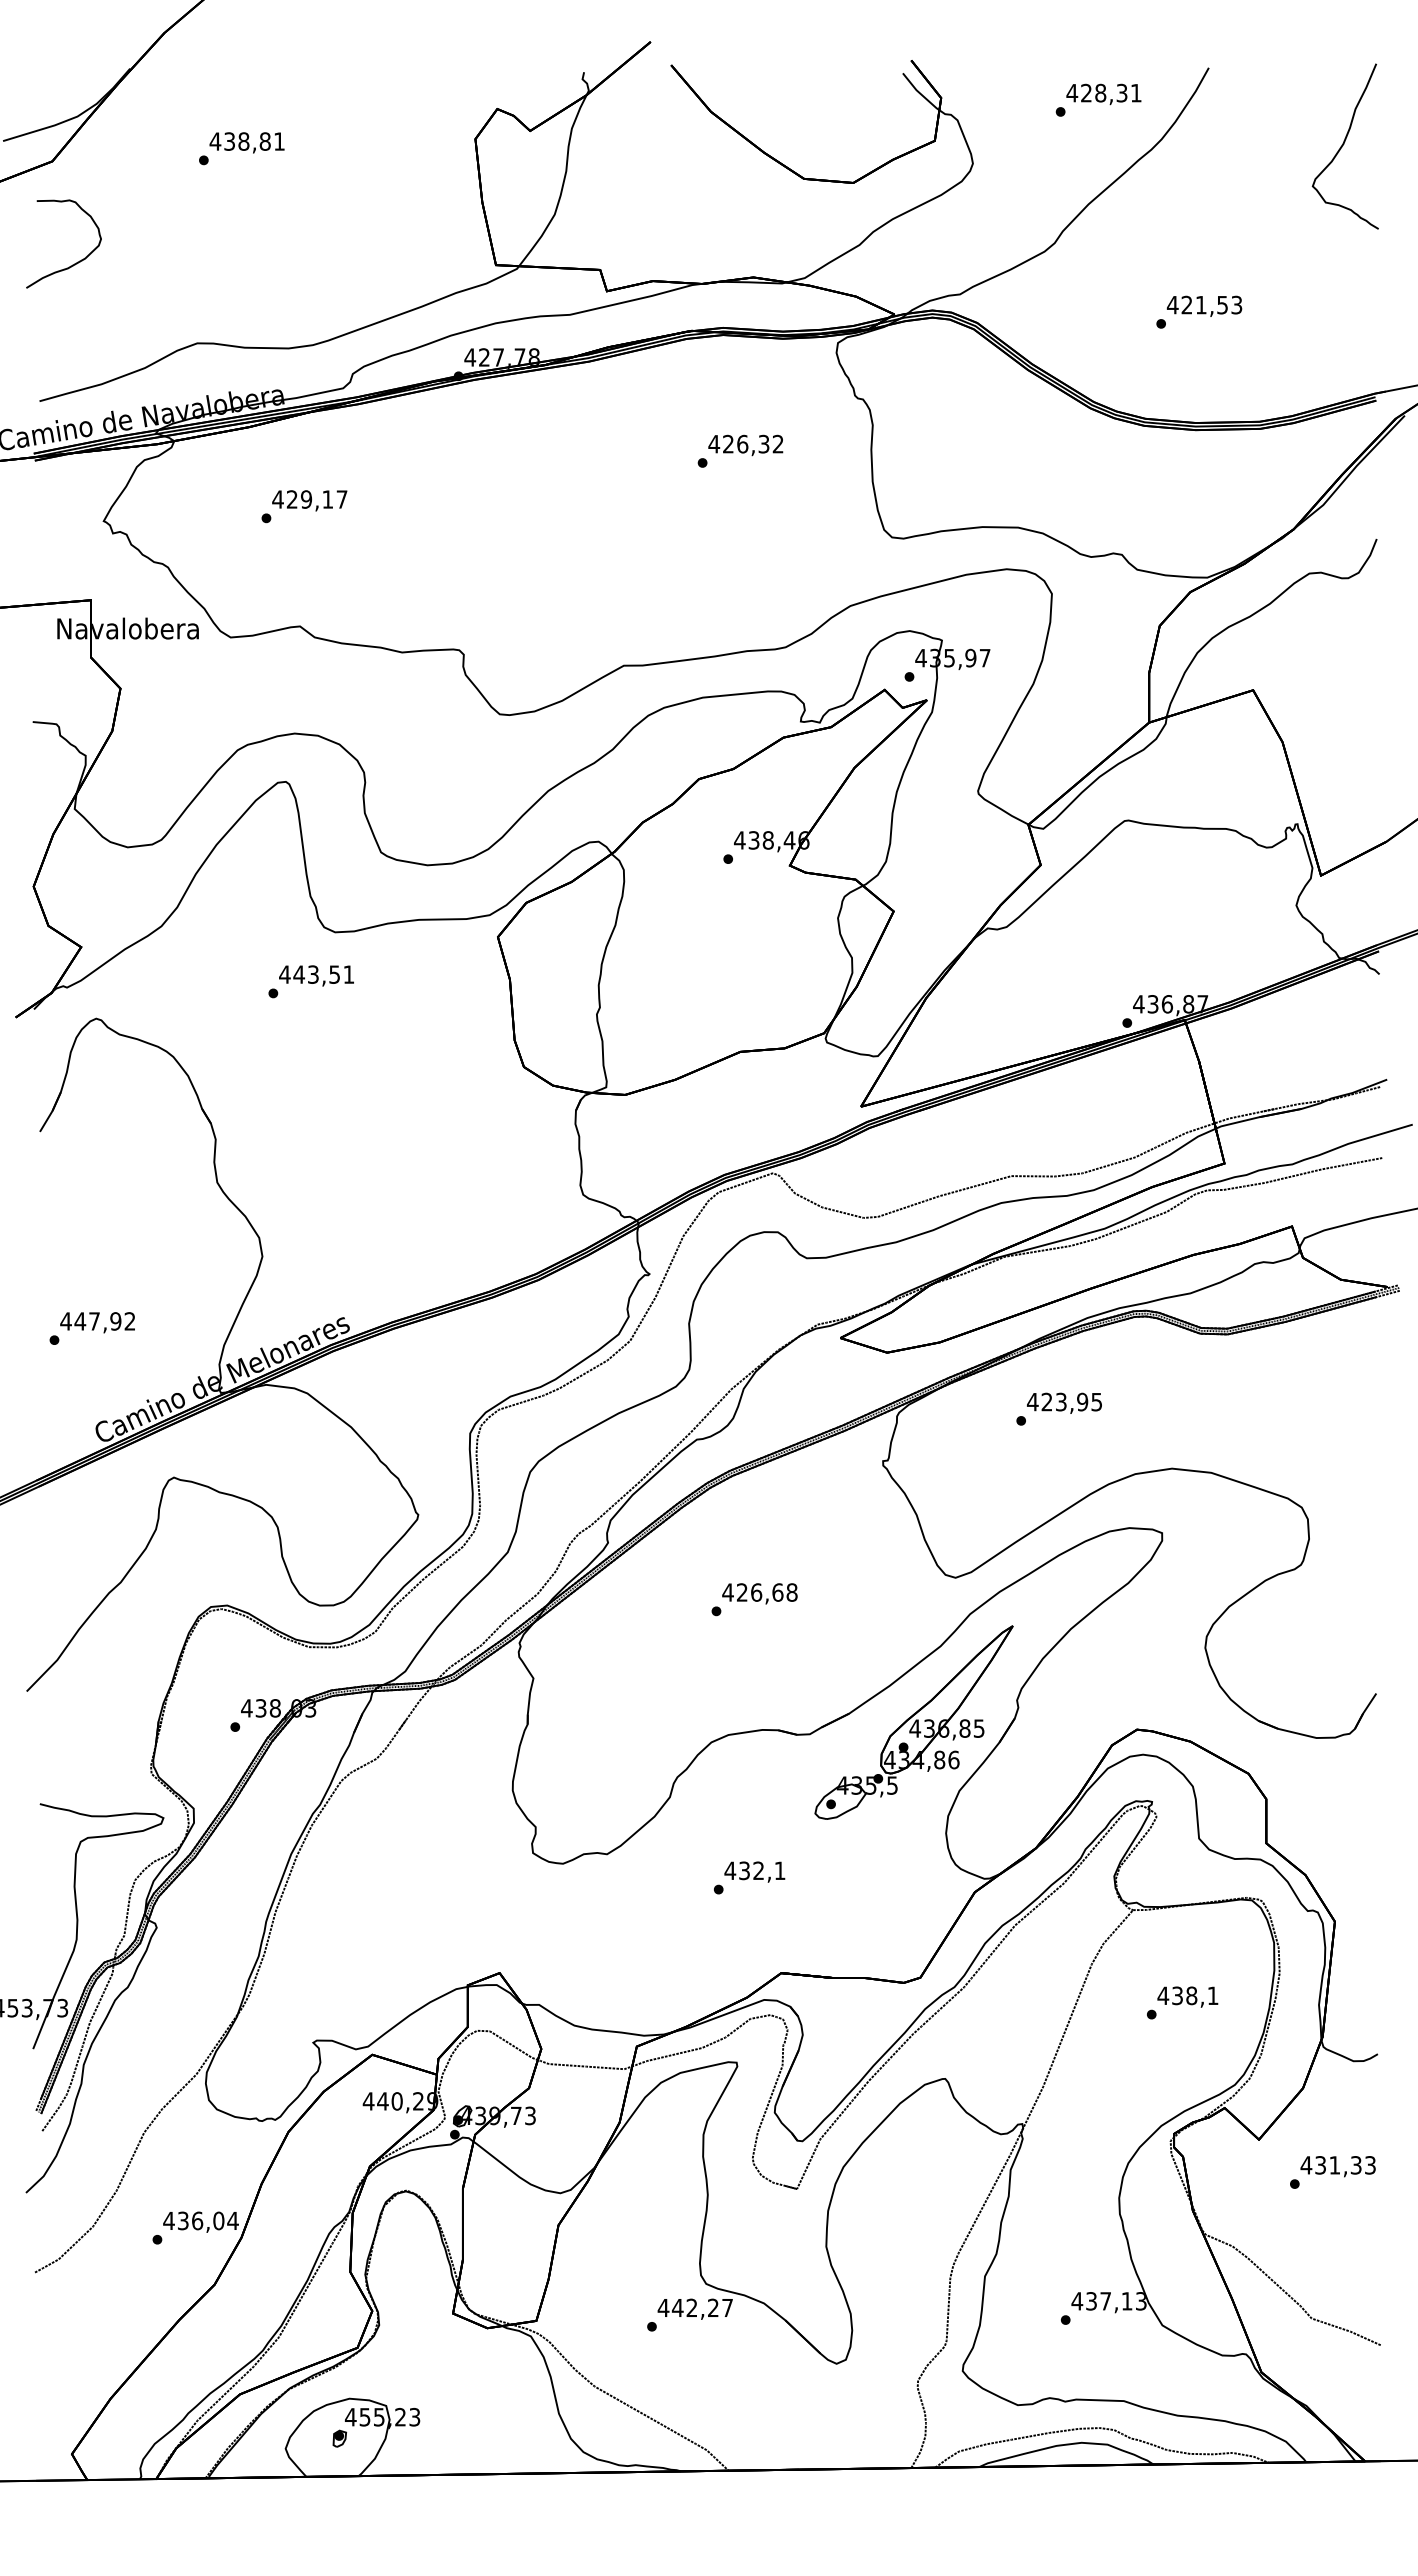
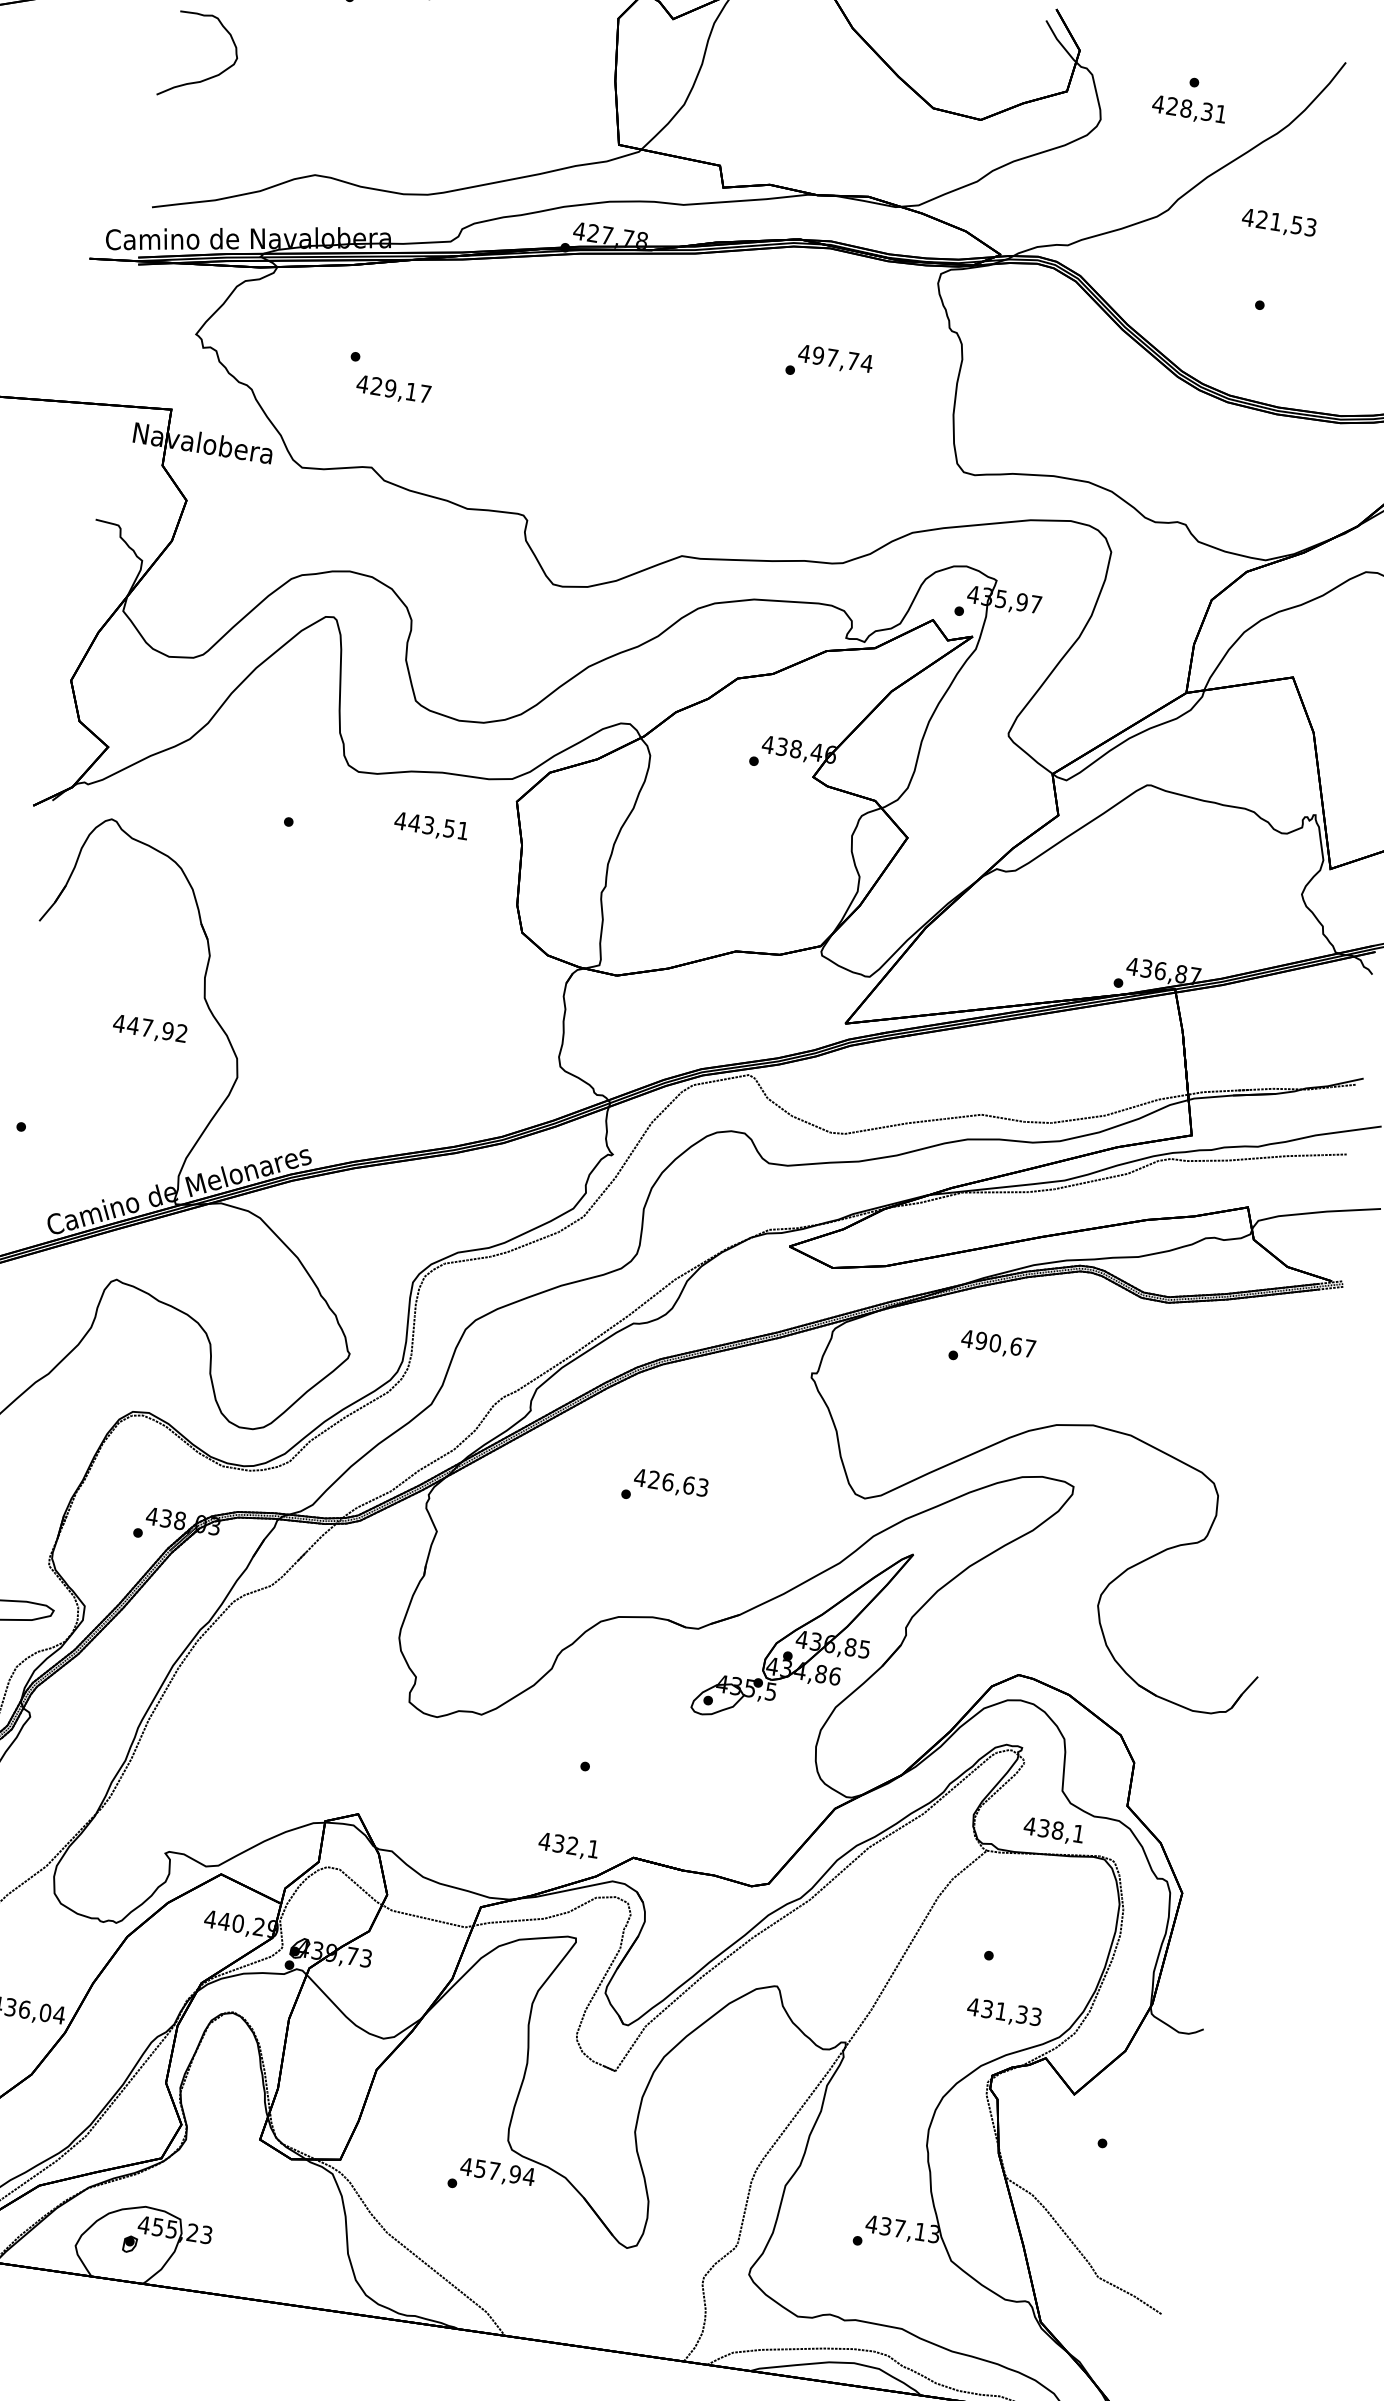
text: (1103, 94) -> (1188, 110), moved
text: (1204, 305) -> (1279, 222), moved
text: (753, 443) -> (842, 359), 426,32 -> 497,74
text: (309, 500) -> (393, 389), moved
text: (316, 975) -> (431, 826), moved
text: (97, 1322) -> (149, 1029), moved
text: (1071, 1401) -> (1005, 1344), 423,95 -> 490,67
text: (791, 1592) -> (702, 1487), 426,68 -> 426,63
text: (754, 1871) -> (568, 1845), moved
text: (1187, 1996) -> (1053, 1830), moved
text: (1337, 2166) -> (1003, 2012), moved
text: (702, 2307) -> (504, 2172), 442,27 -> 457,94

